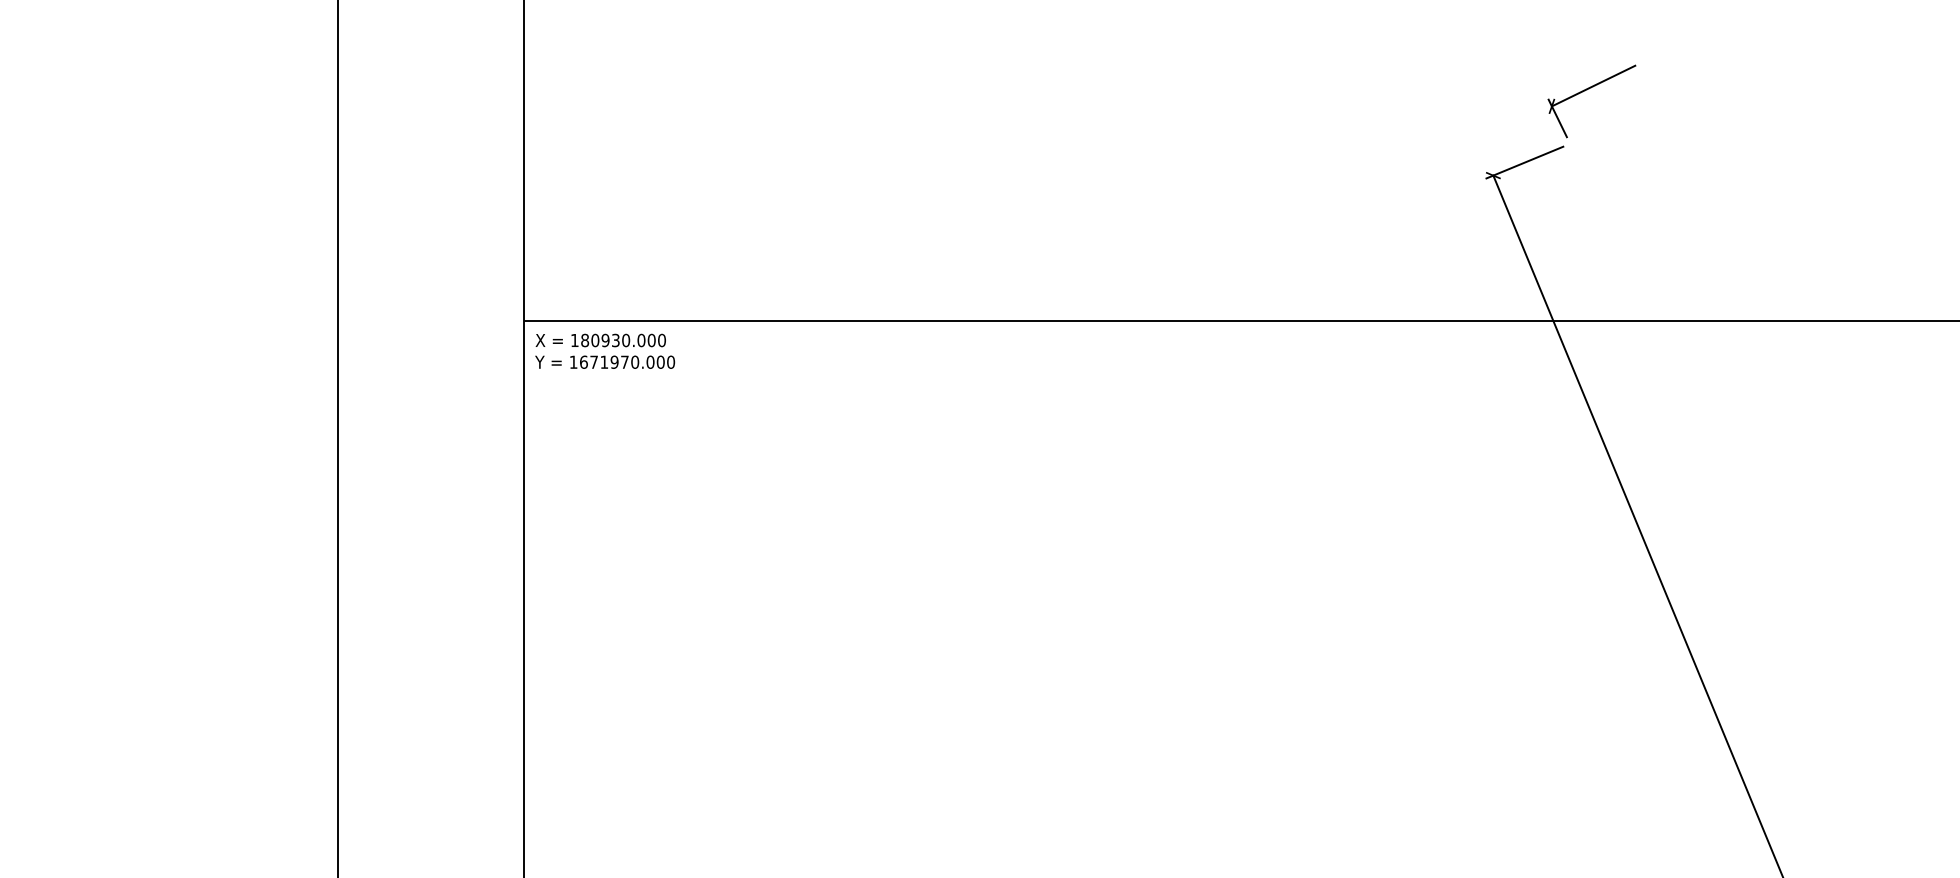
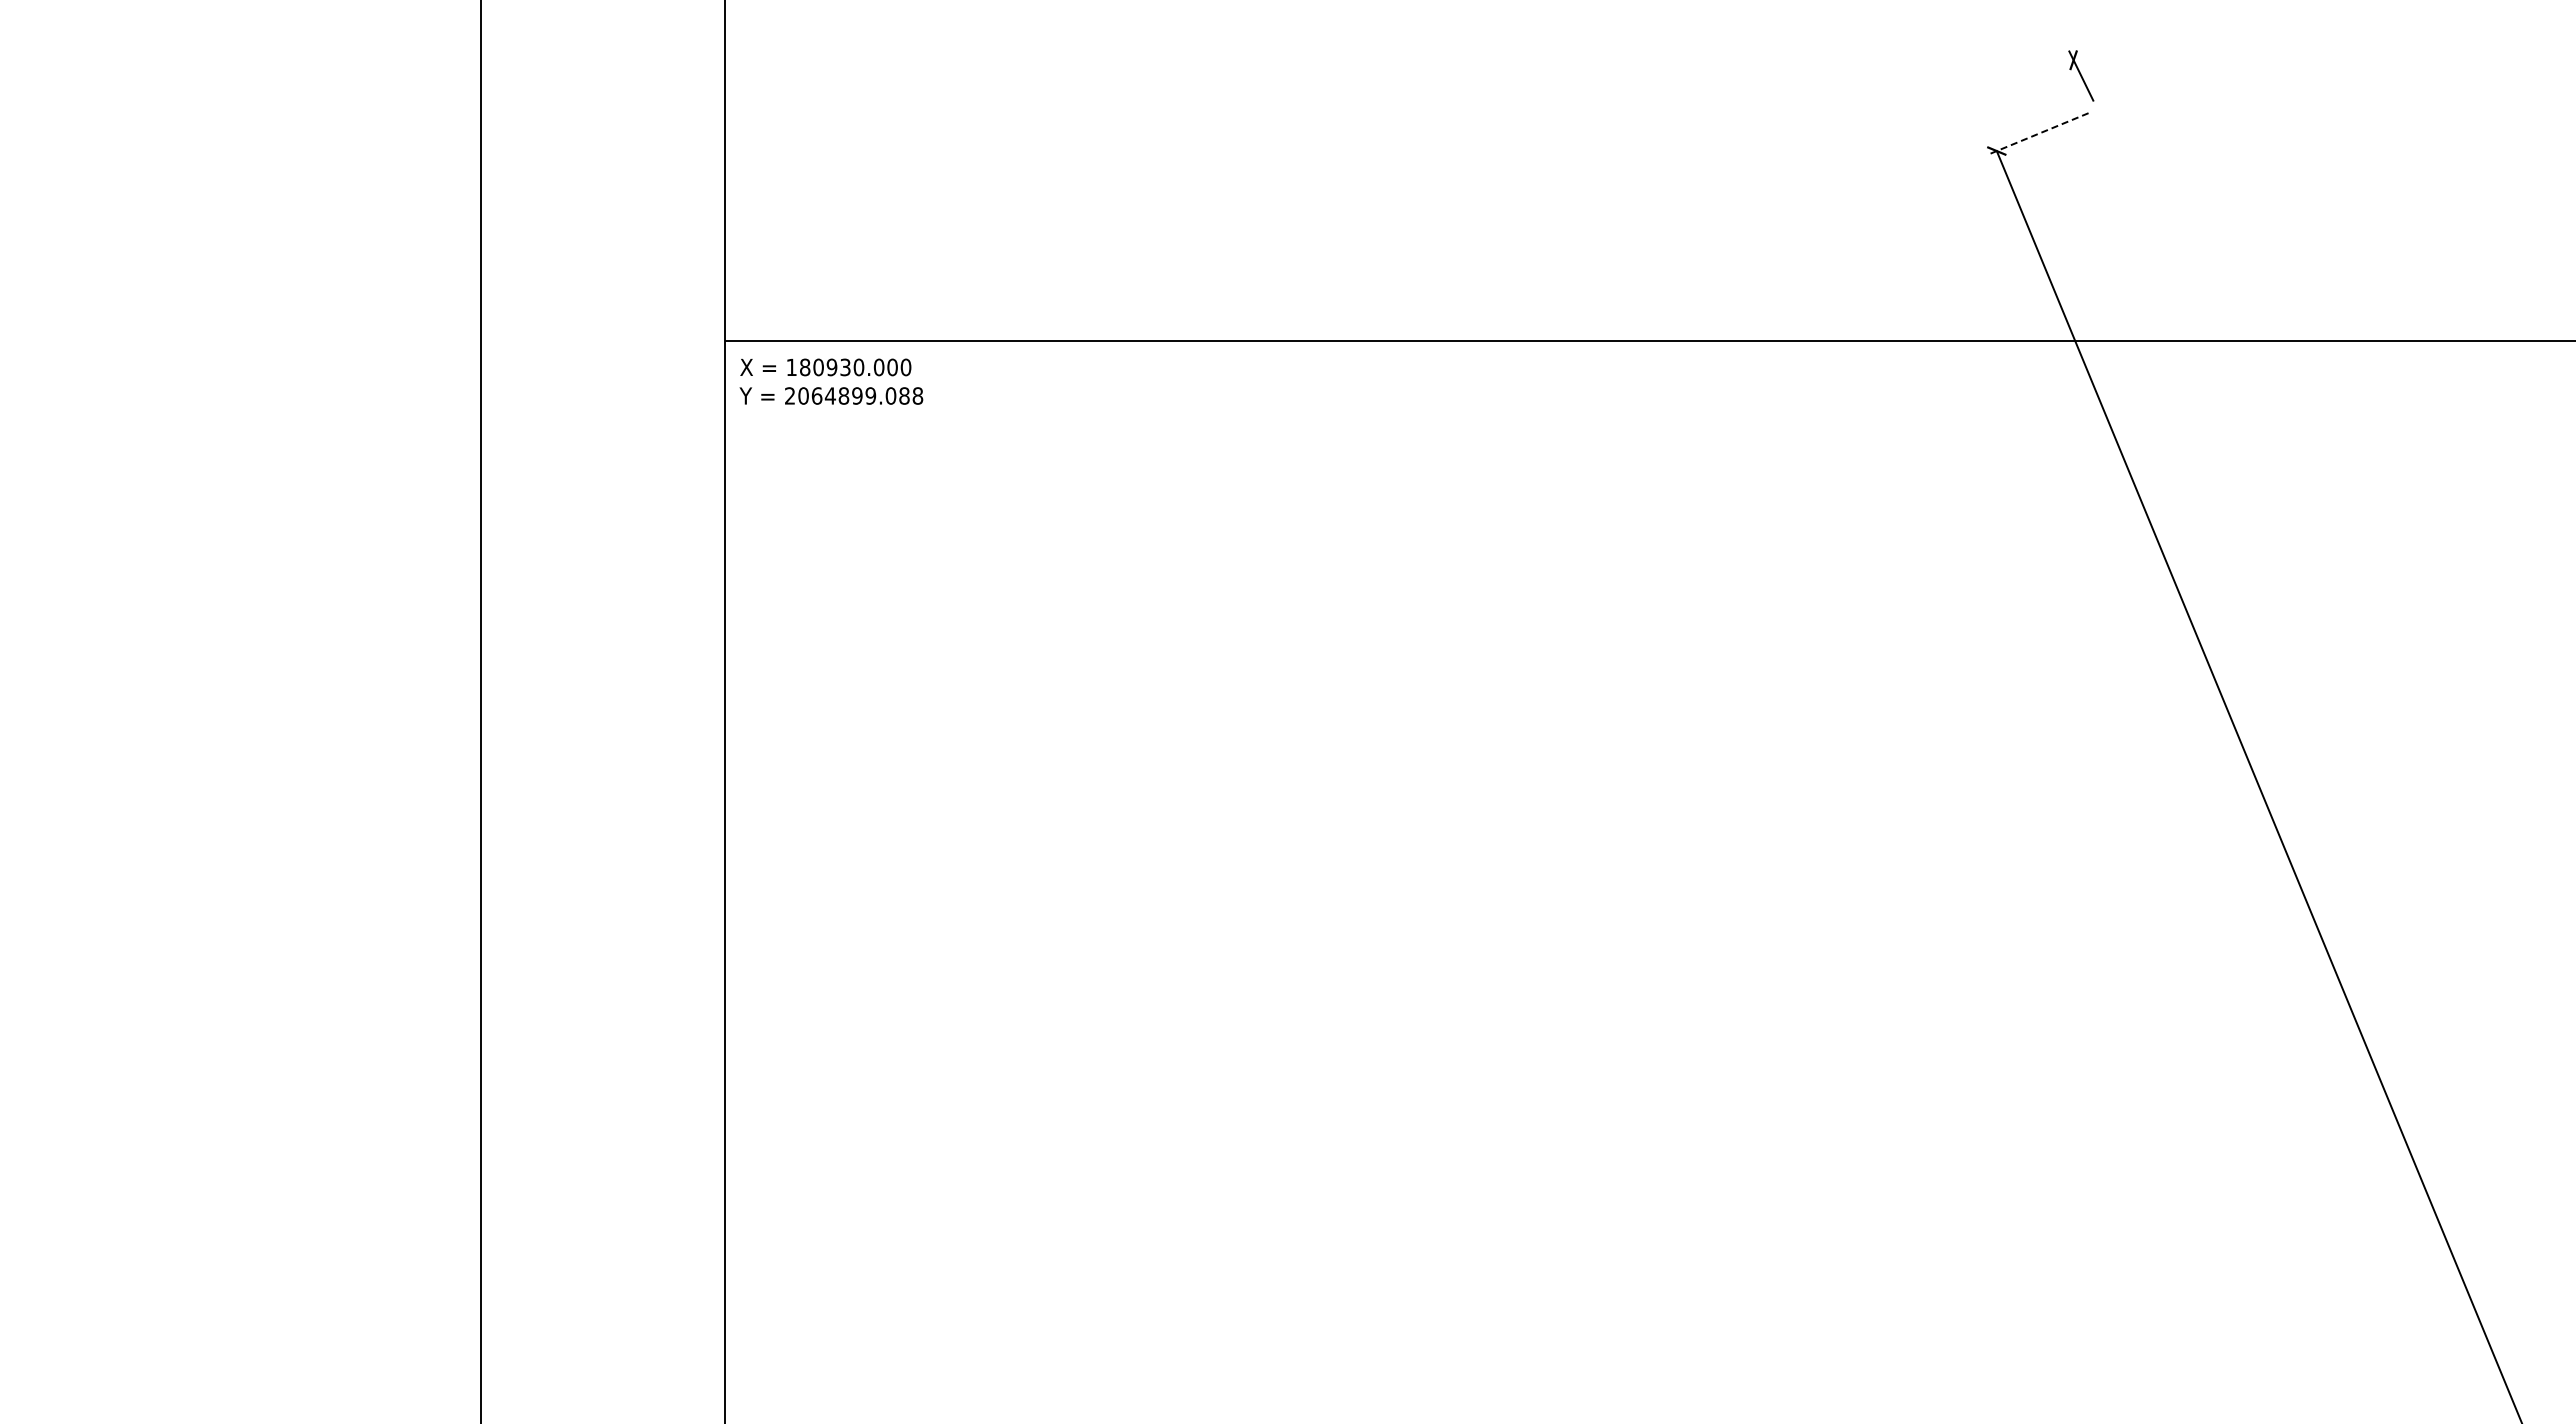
line: (1592, 85) -> (2127, 33), removed
line: (1525, 162) -> (2038, 134), solid -> dashed
text: (622, 361) -> (854, 395), 1671970.000 -> 2064899.088

